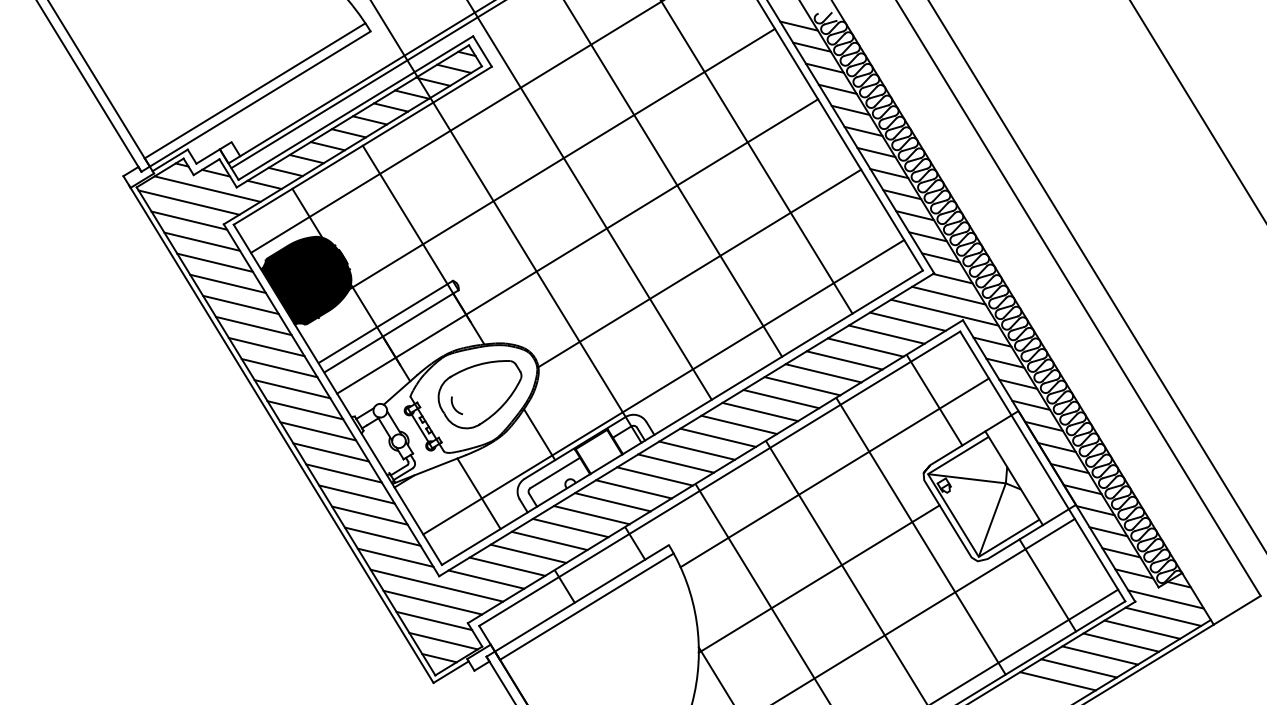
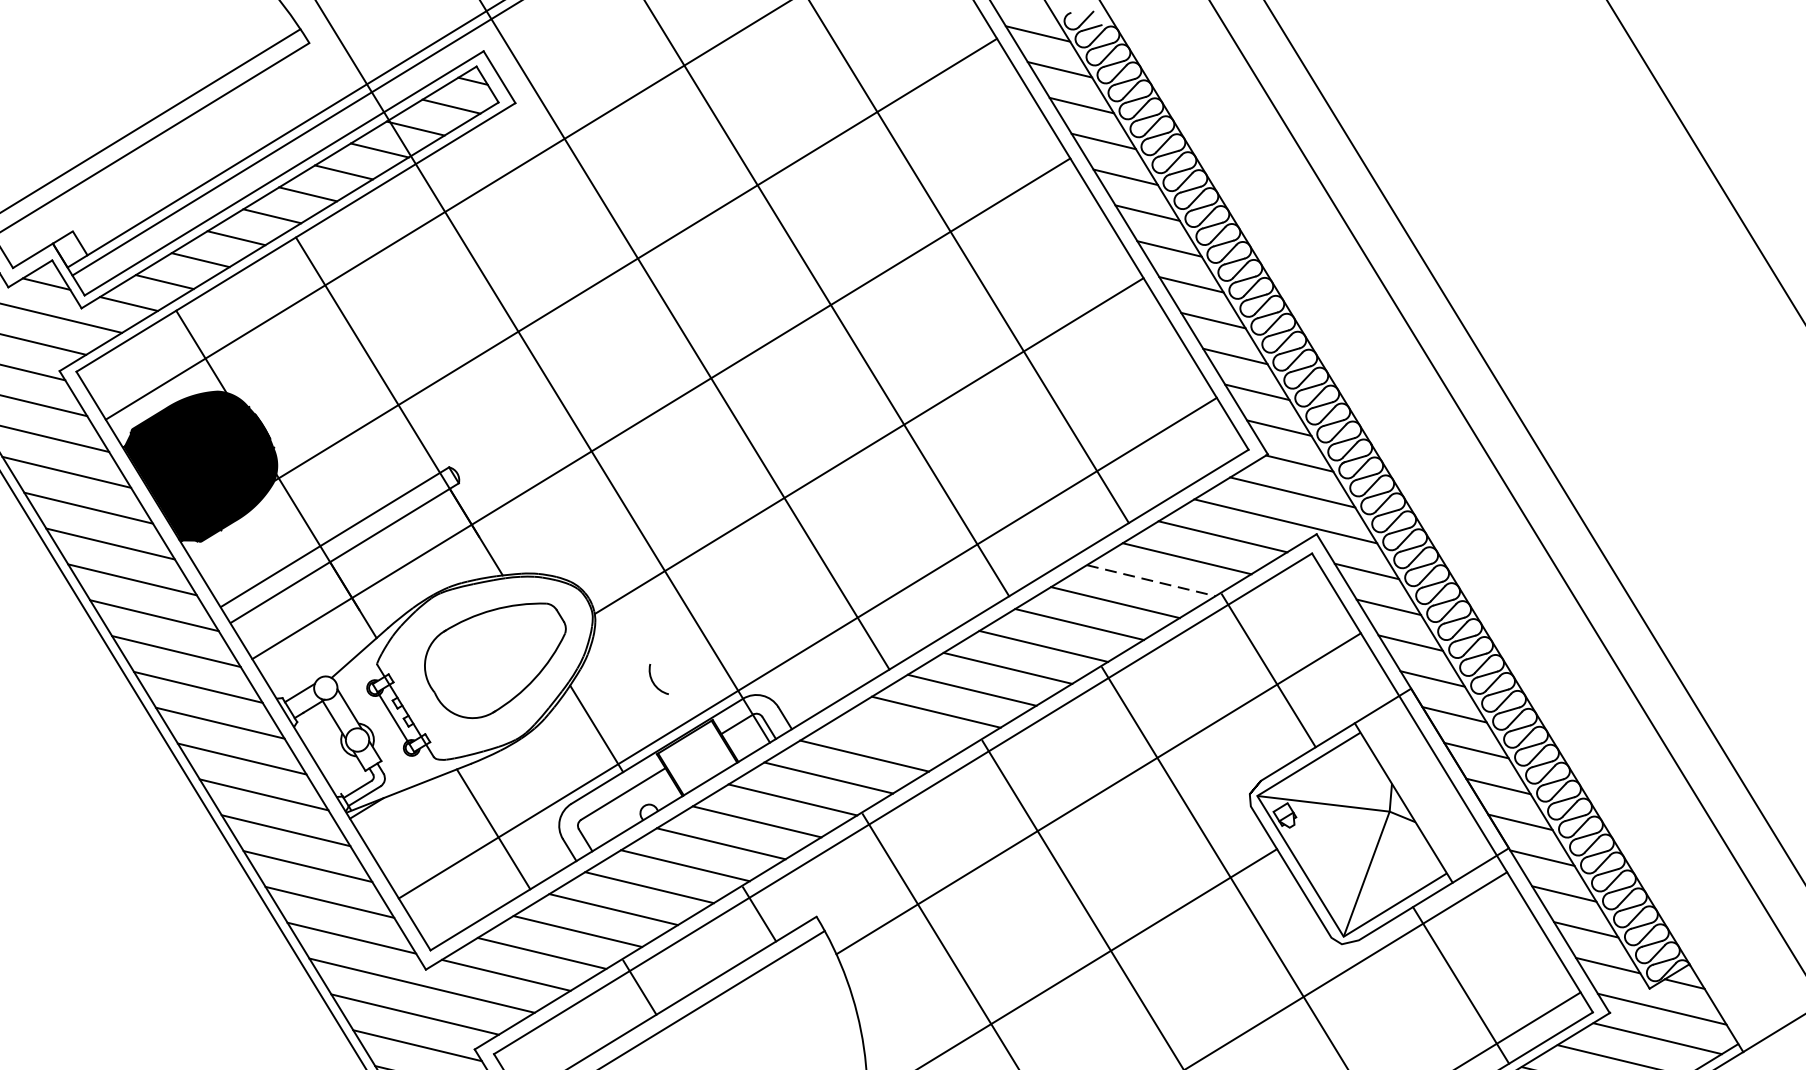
line: (865, 347) -> (1150, 580), solid -> dashed
arc: (454, 406) -> (654, 680), moved
line: (718, 437) -> (900, 733), removed

